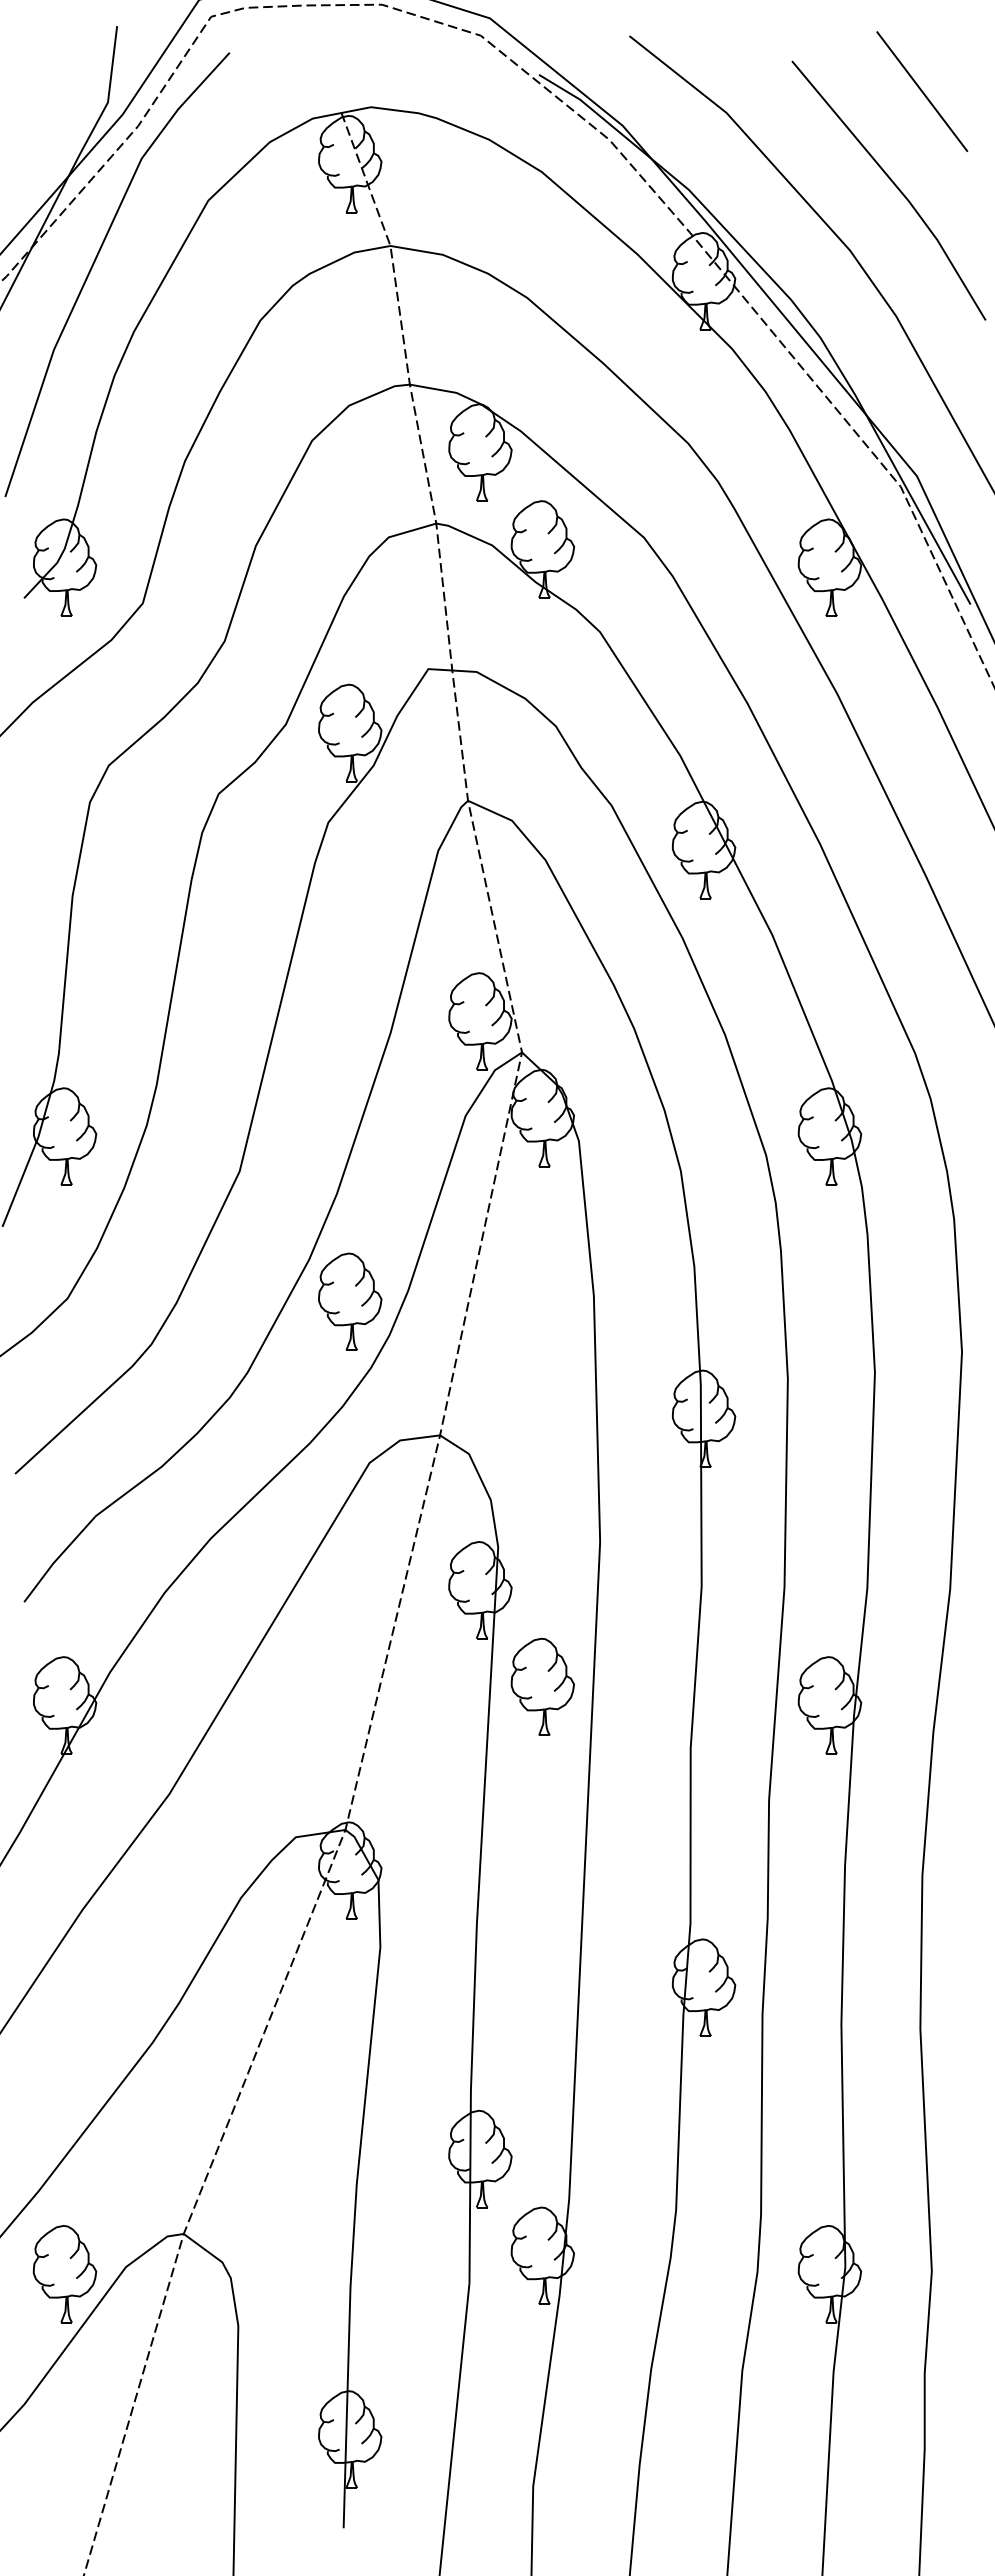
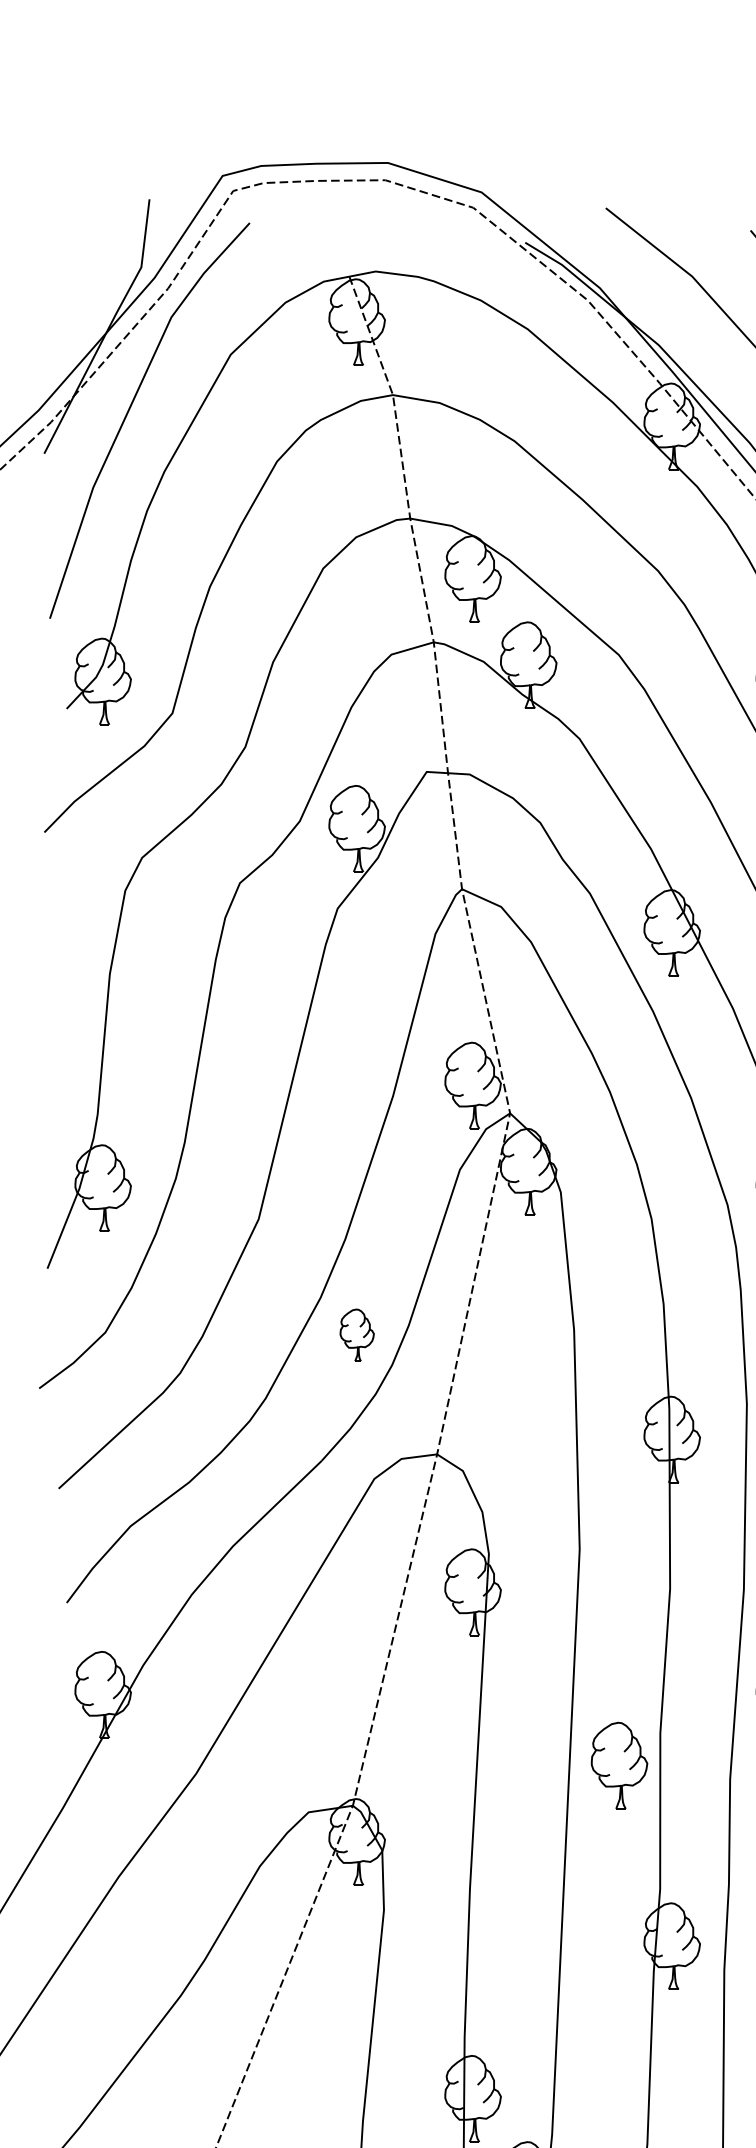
part: (350, 1301) -> (357, 1335), size x0.6
part: (542, 1686) -> (619, 1765), moved

